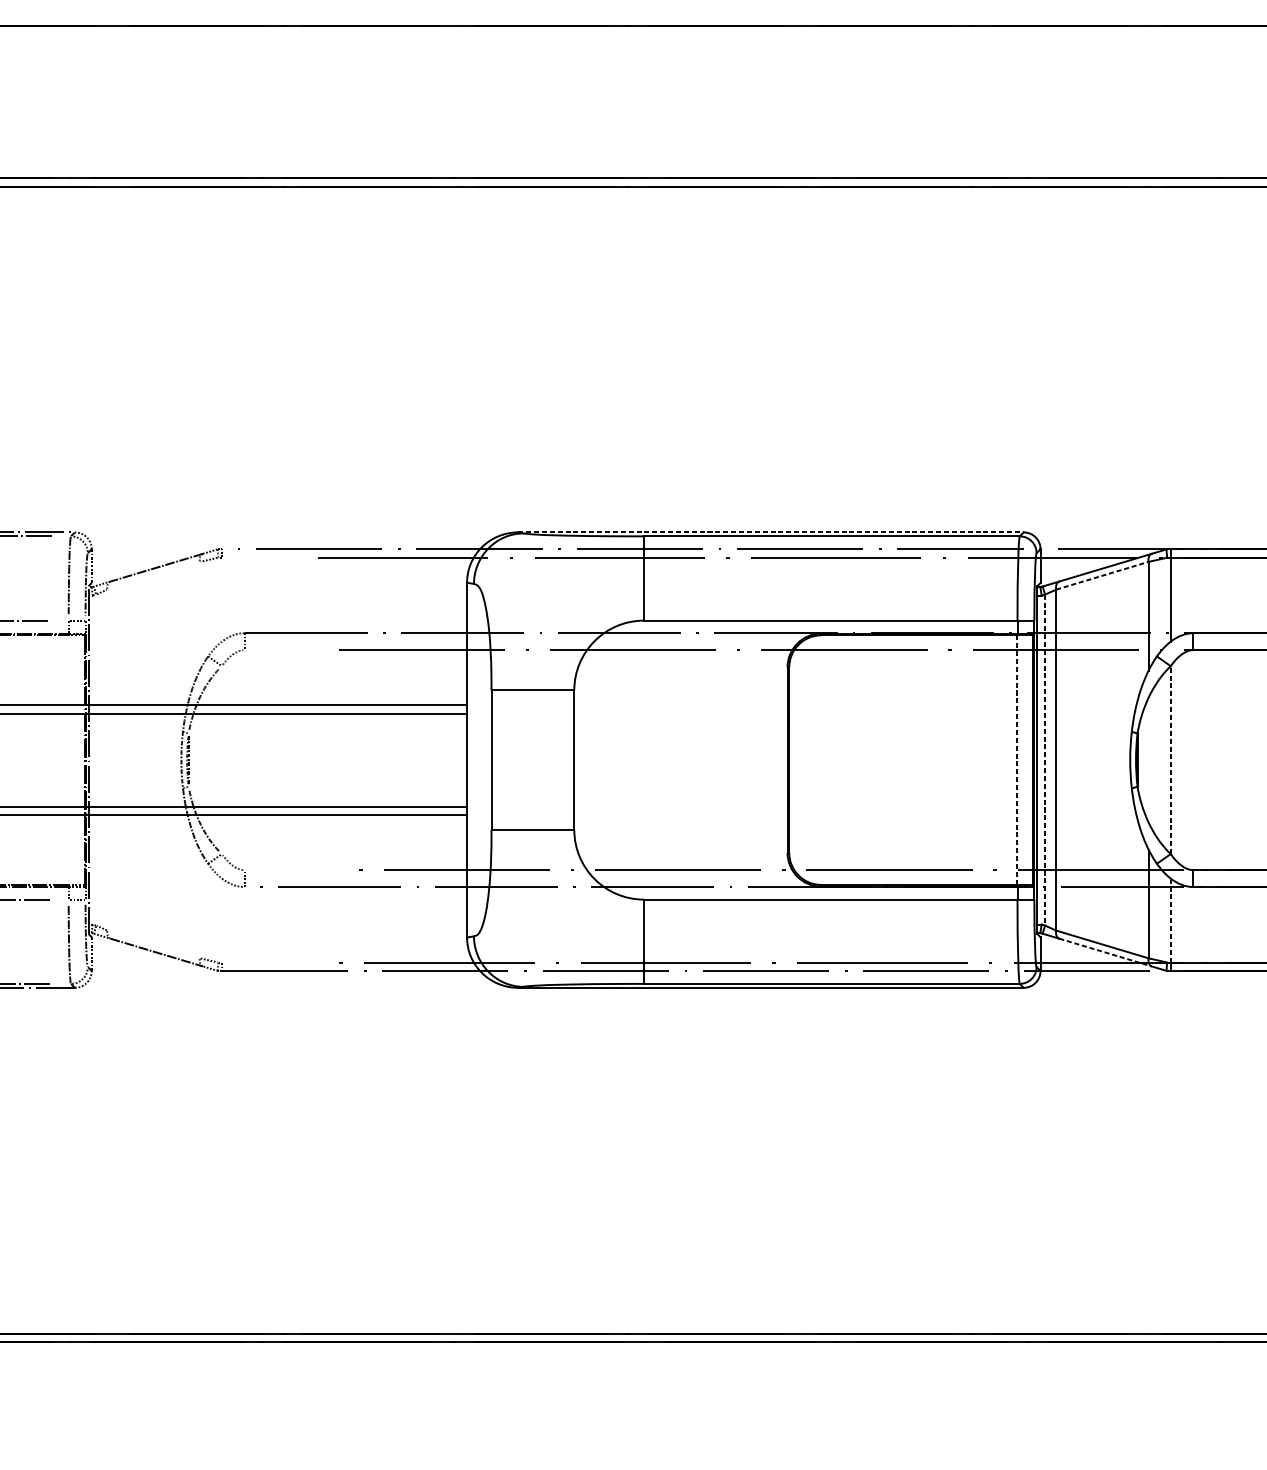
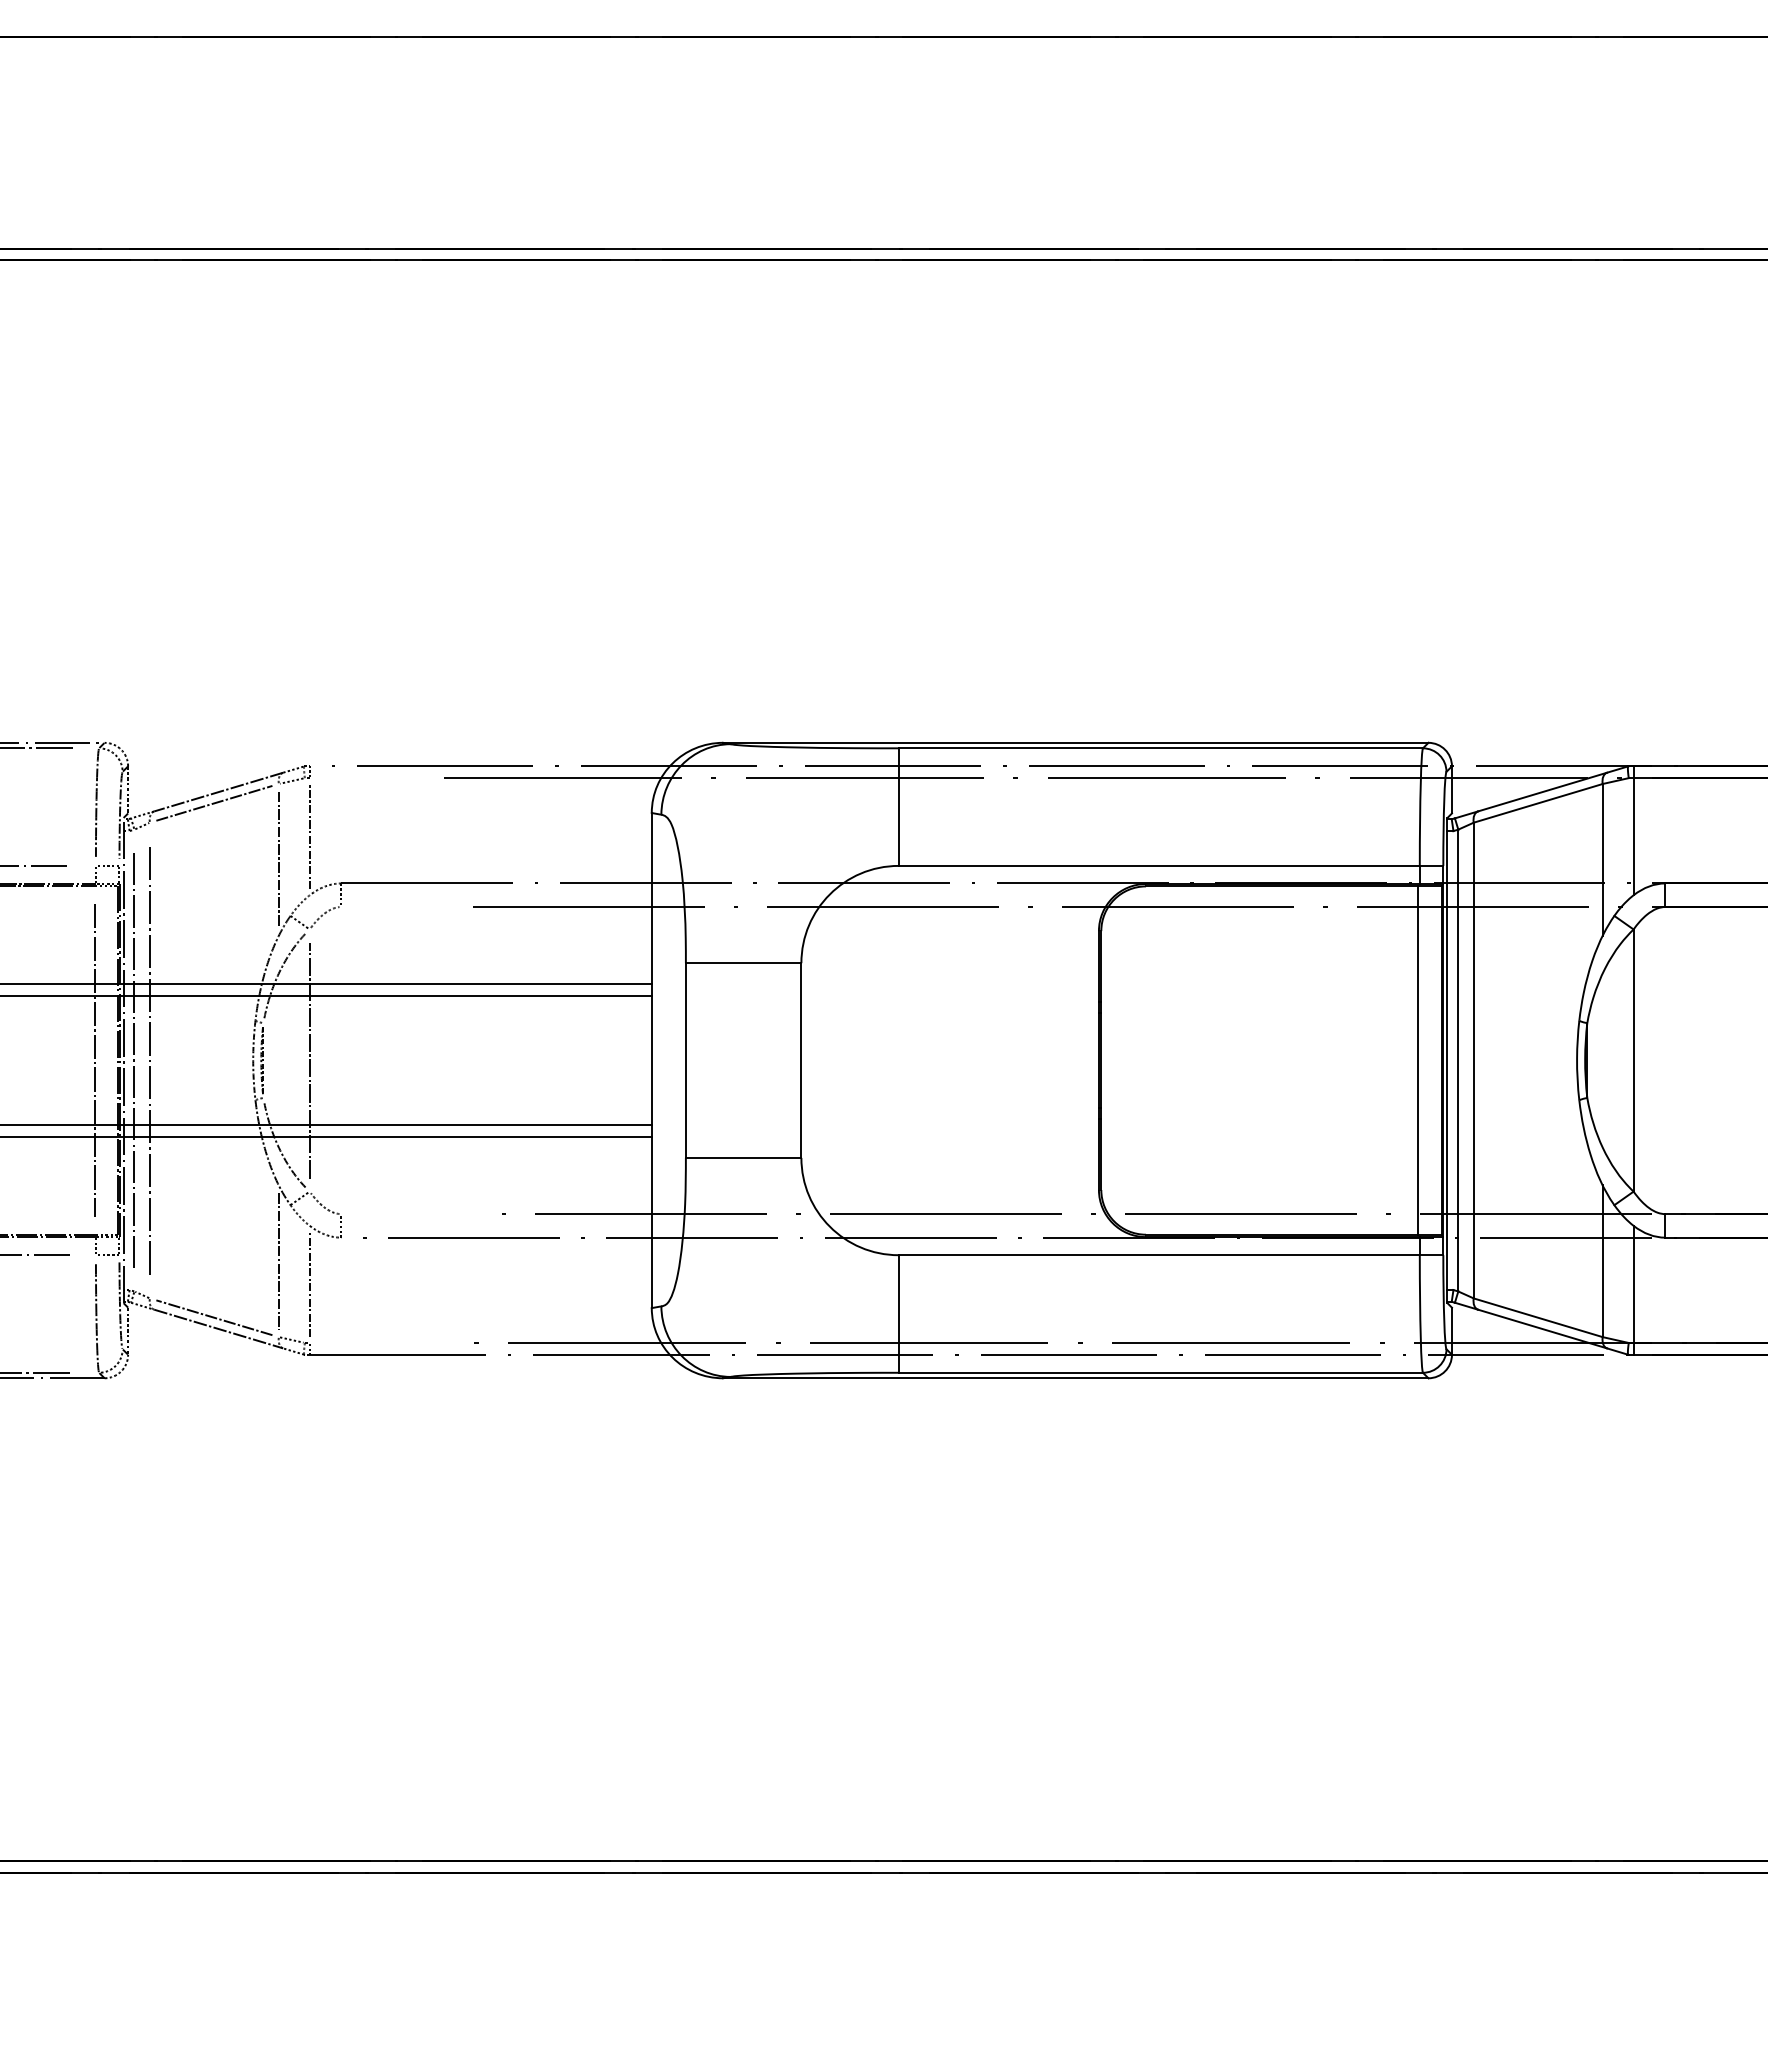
line: (770, 532) -> (1075, 742), dashed -> solid
line: (153, 575) -> (214, 802), added
line: (1102, 575) -> (1538, 803), dashed -> solid
line: (221, 599) -> (309, 836), added
line: (199, 616) -> (278, 859), added
line: (67, 760) -> (94, 1060), added
line: (96, 760) -> (134, 1060), added
line: (107, 760) -> (149, 1060), added
line: (221, 760) -> (309, 1060), added
line: (1016, 760) -> (1418, 1061), dashed -> solid
line: (1045, 760) -> (1458, 1060), dashed -> solid
line: (1170, 760) -> (1633, 1060), dashed -> solid
line: (199, 904) -> (278, 1261), added
line: (221, 920) -> (309, 1284), added
line: (1170, 920) -> (1633, 1284), dashed -> solid
line: (153, 944) -> (214, 1317), added
line: (1106, 952) -> (1543, 1329), dashed -> solid

